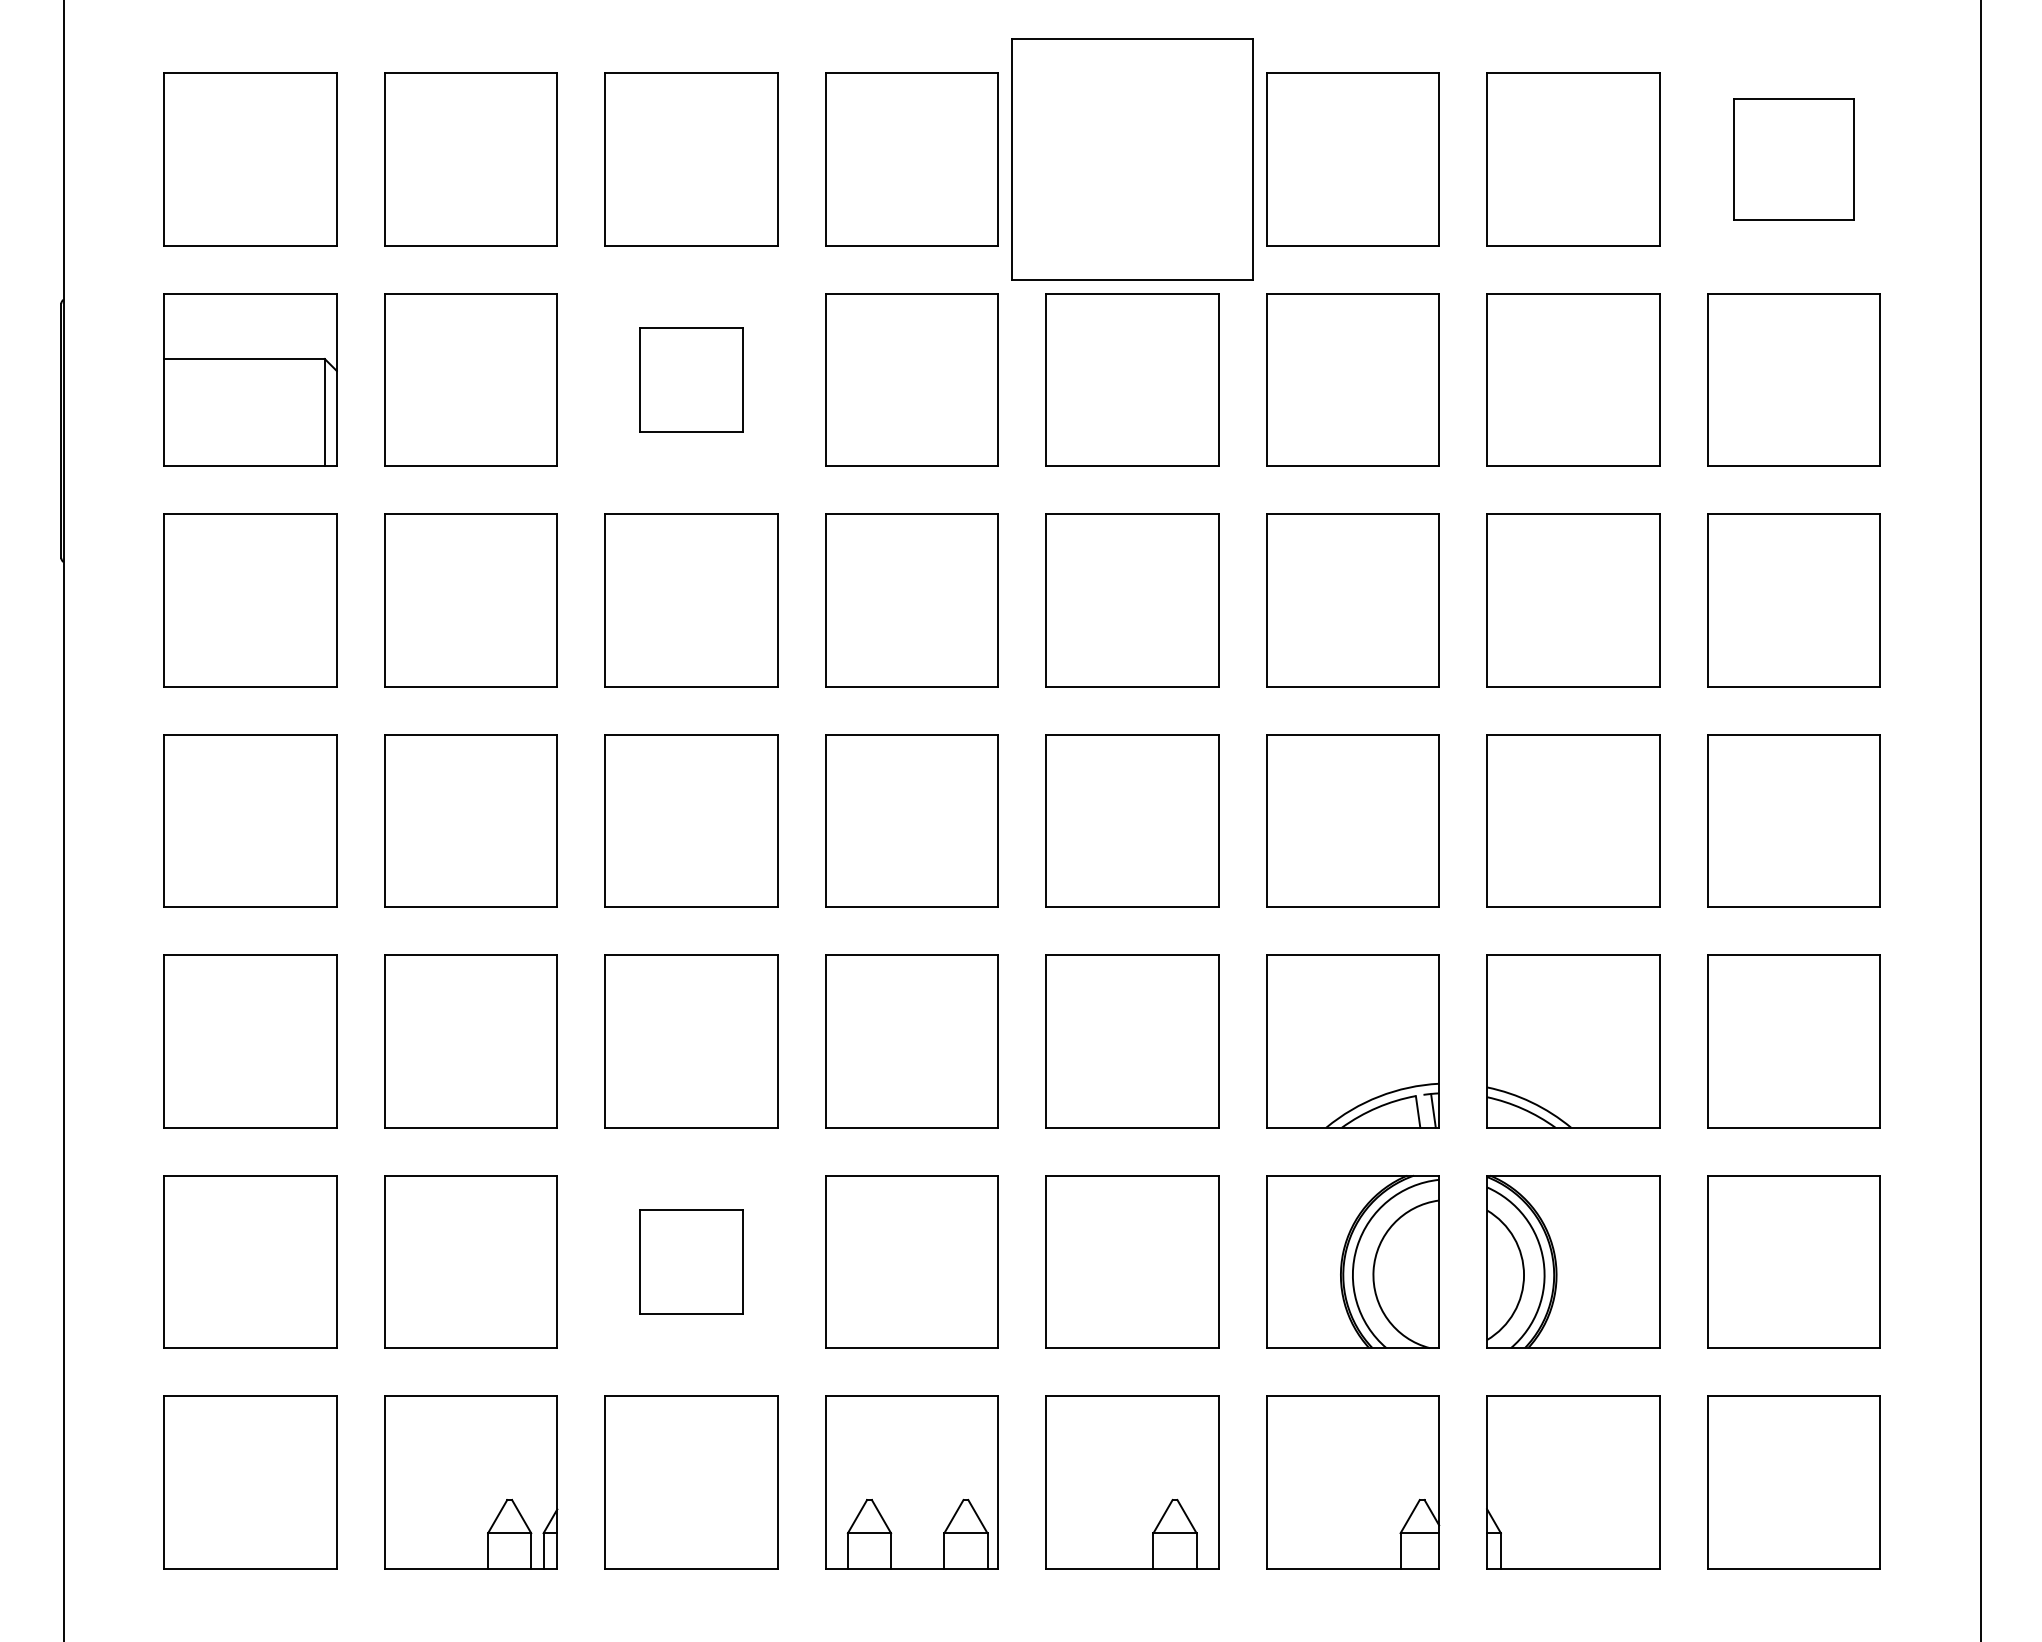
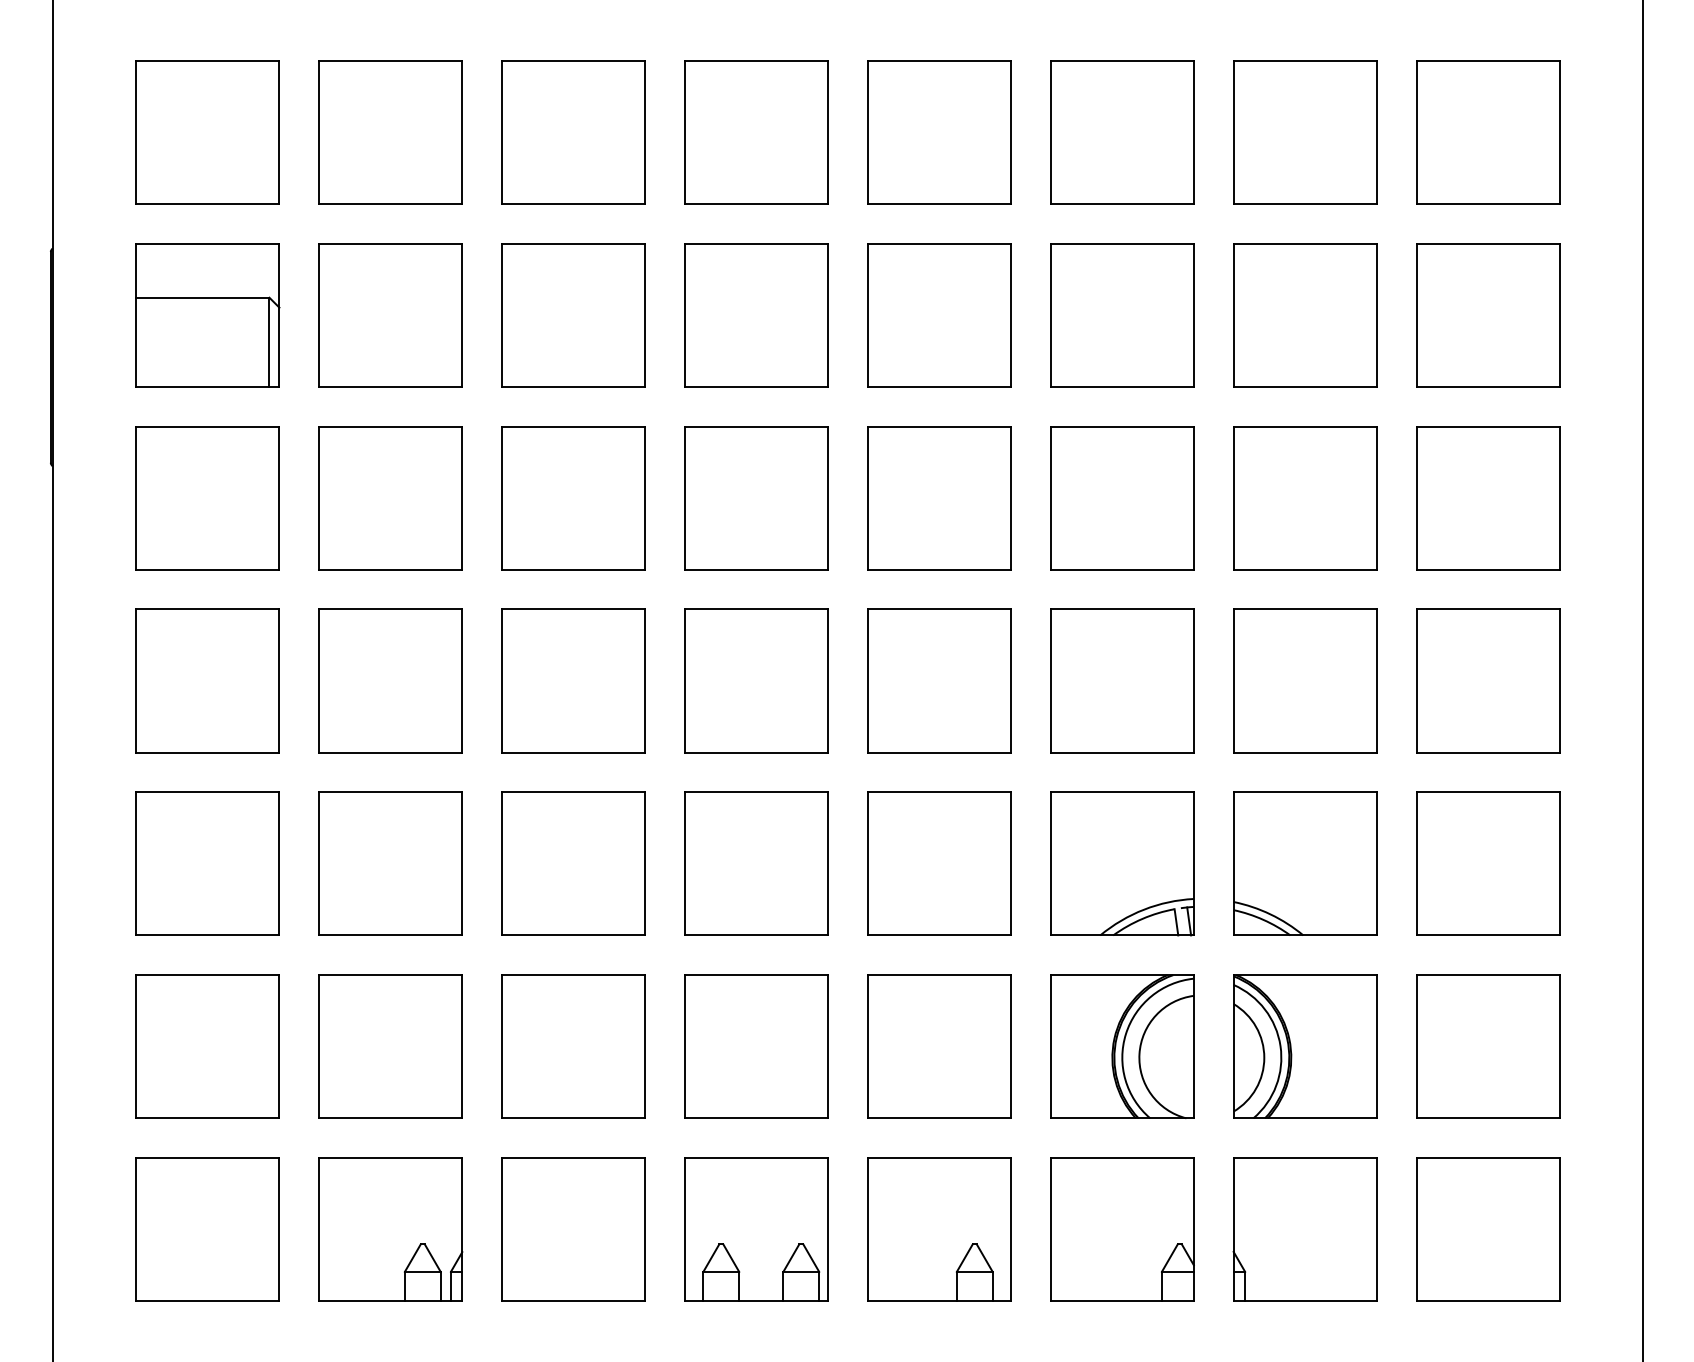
part: (1132, 159) -> (939, 132), size x0.71
part: (1794, 159) -> (1488, 132), size x1.43
part: (691, 380) -> (573, 315), size x1.67
part: (691, 1261) -> (573, 1046), size x1.67

